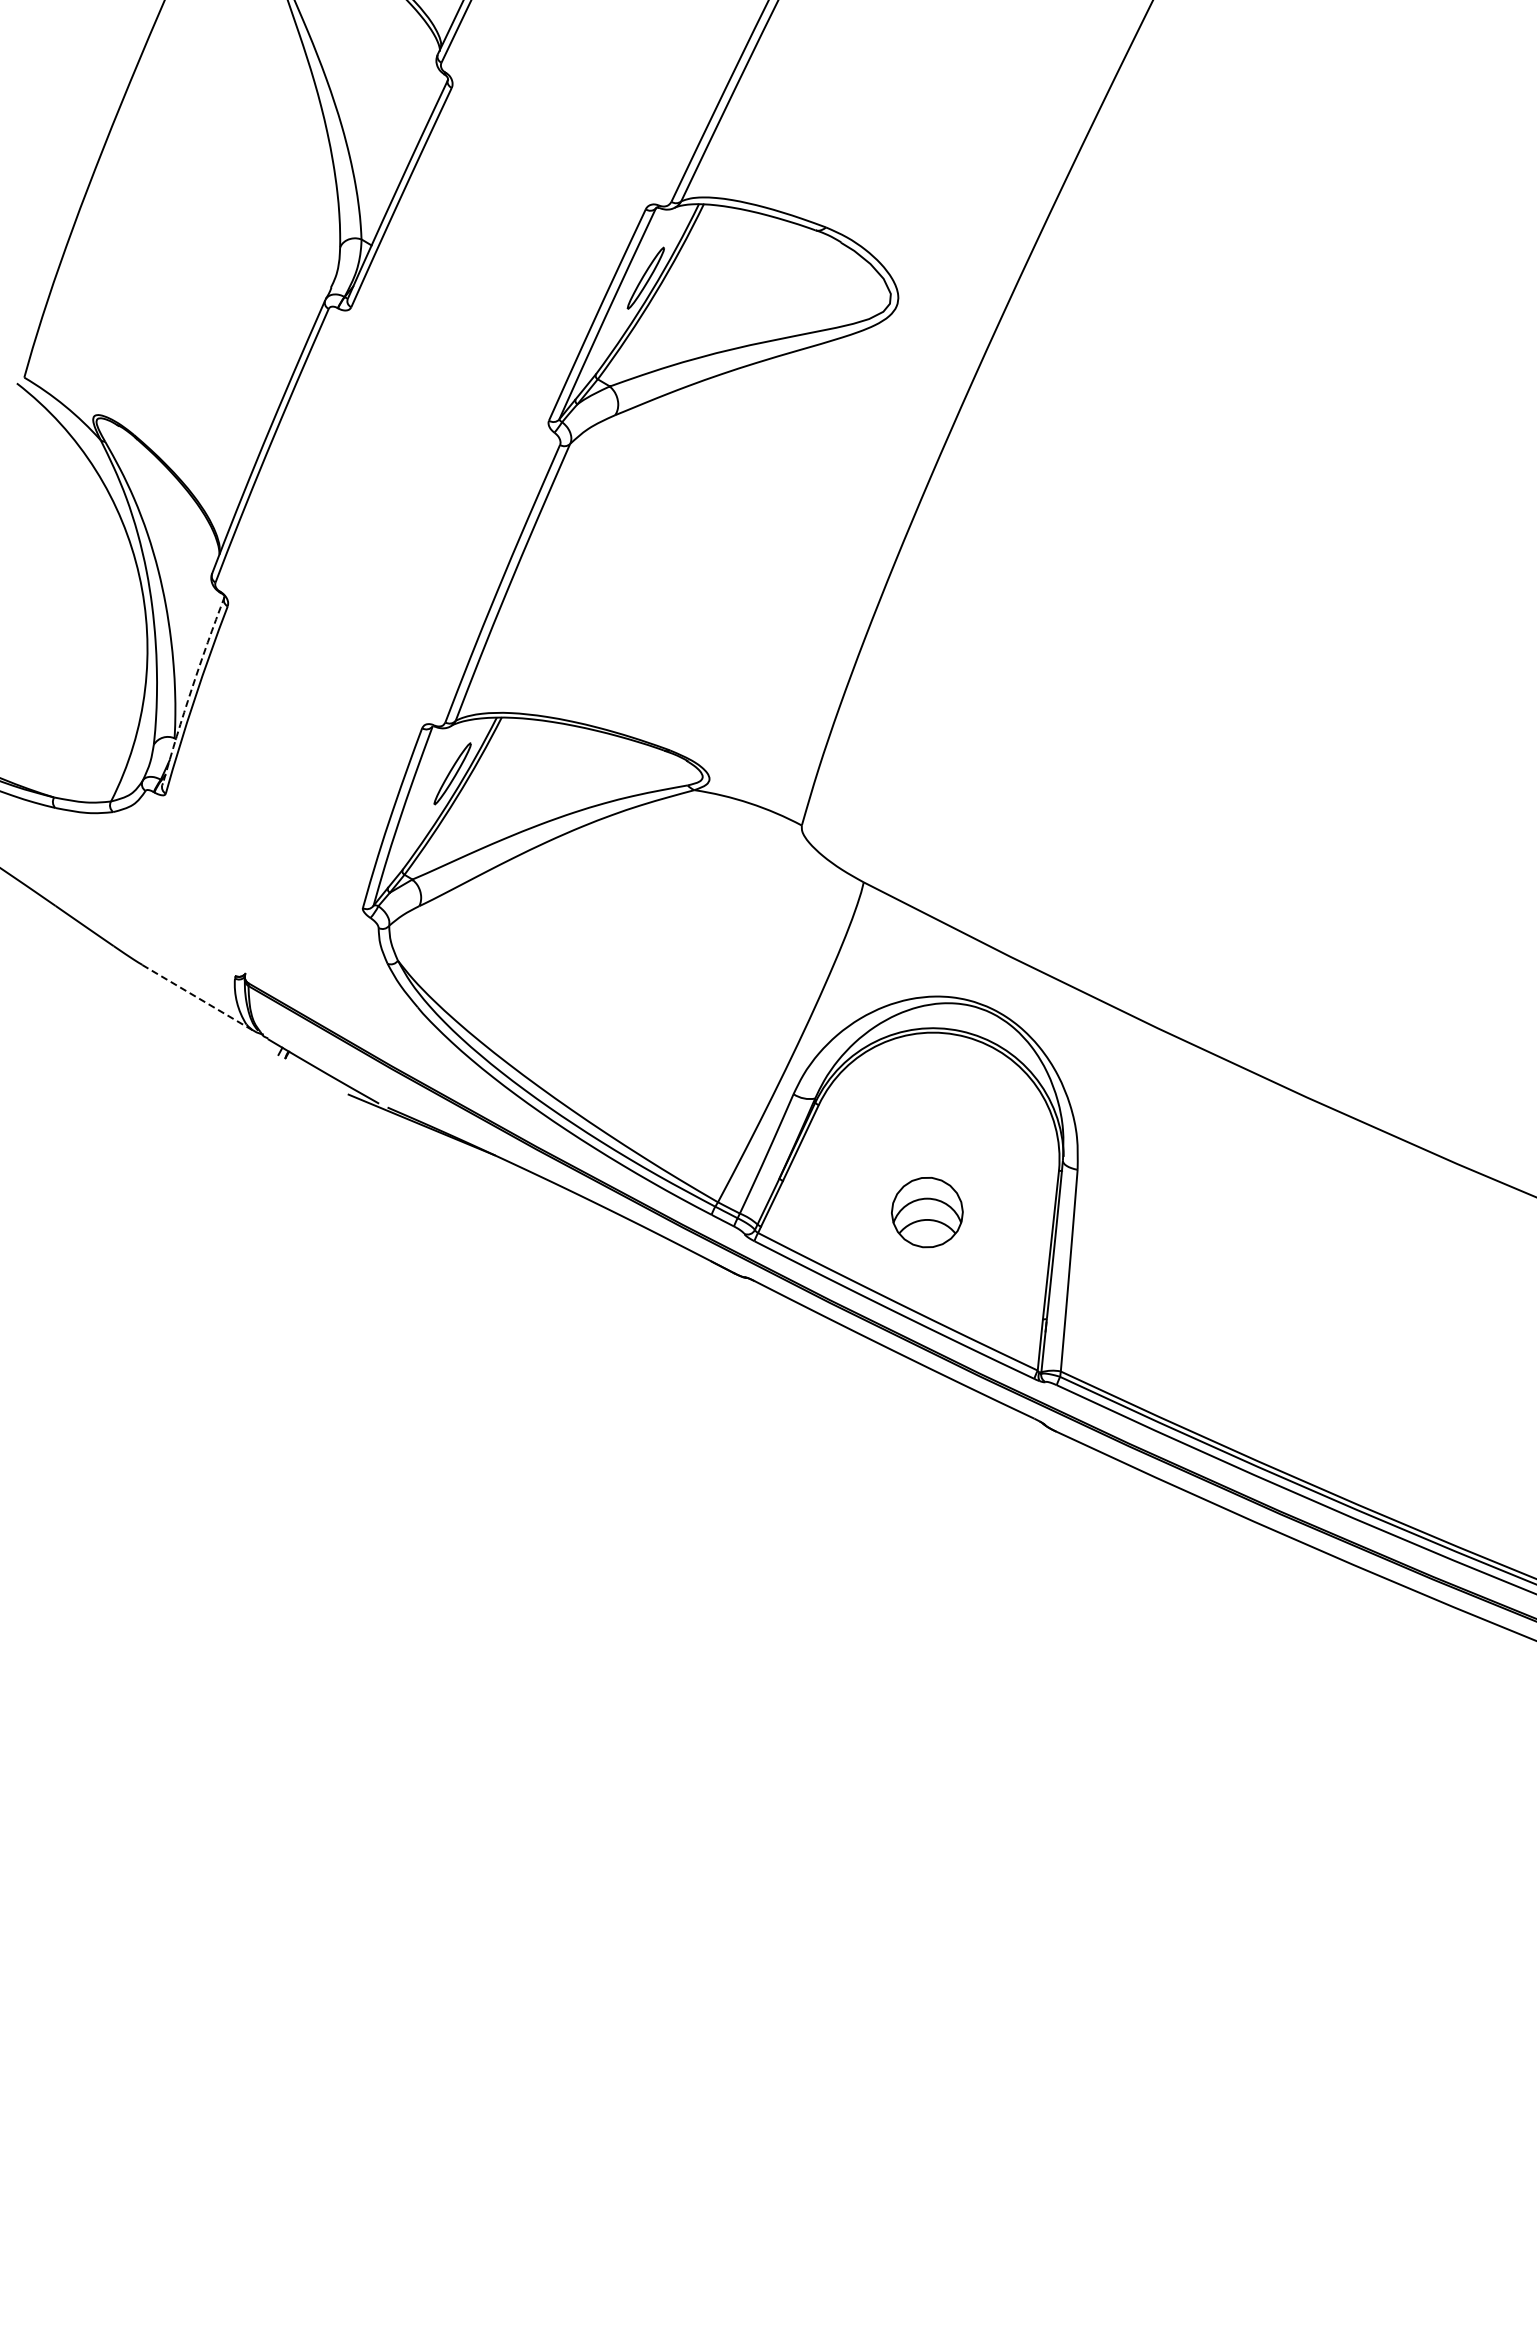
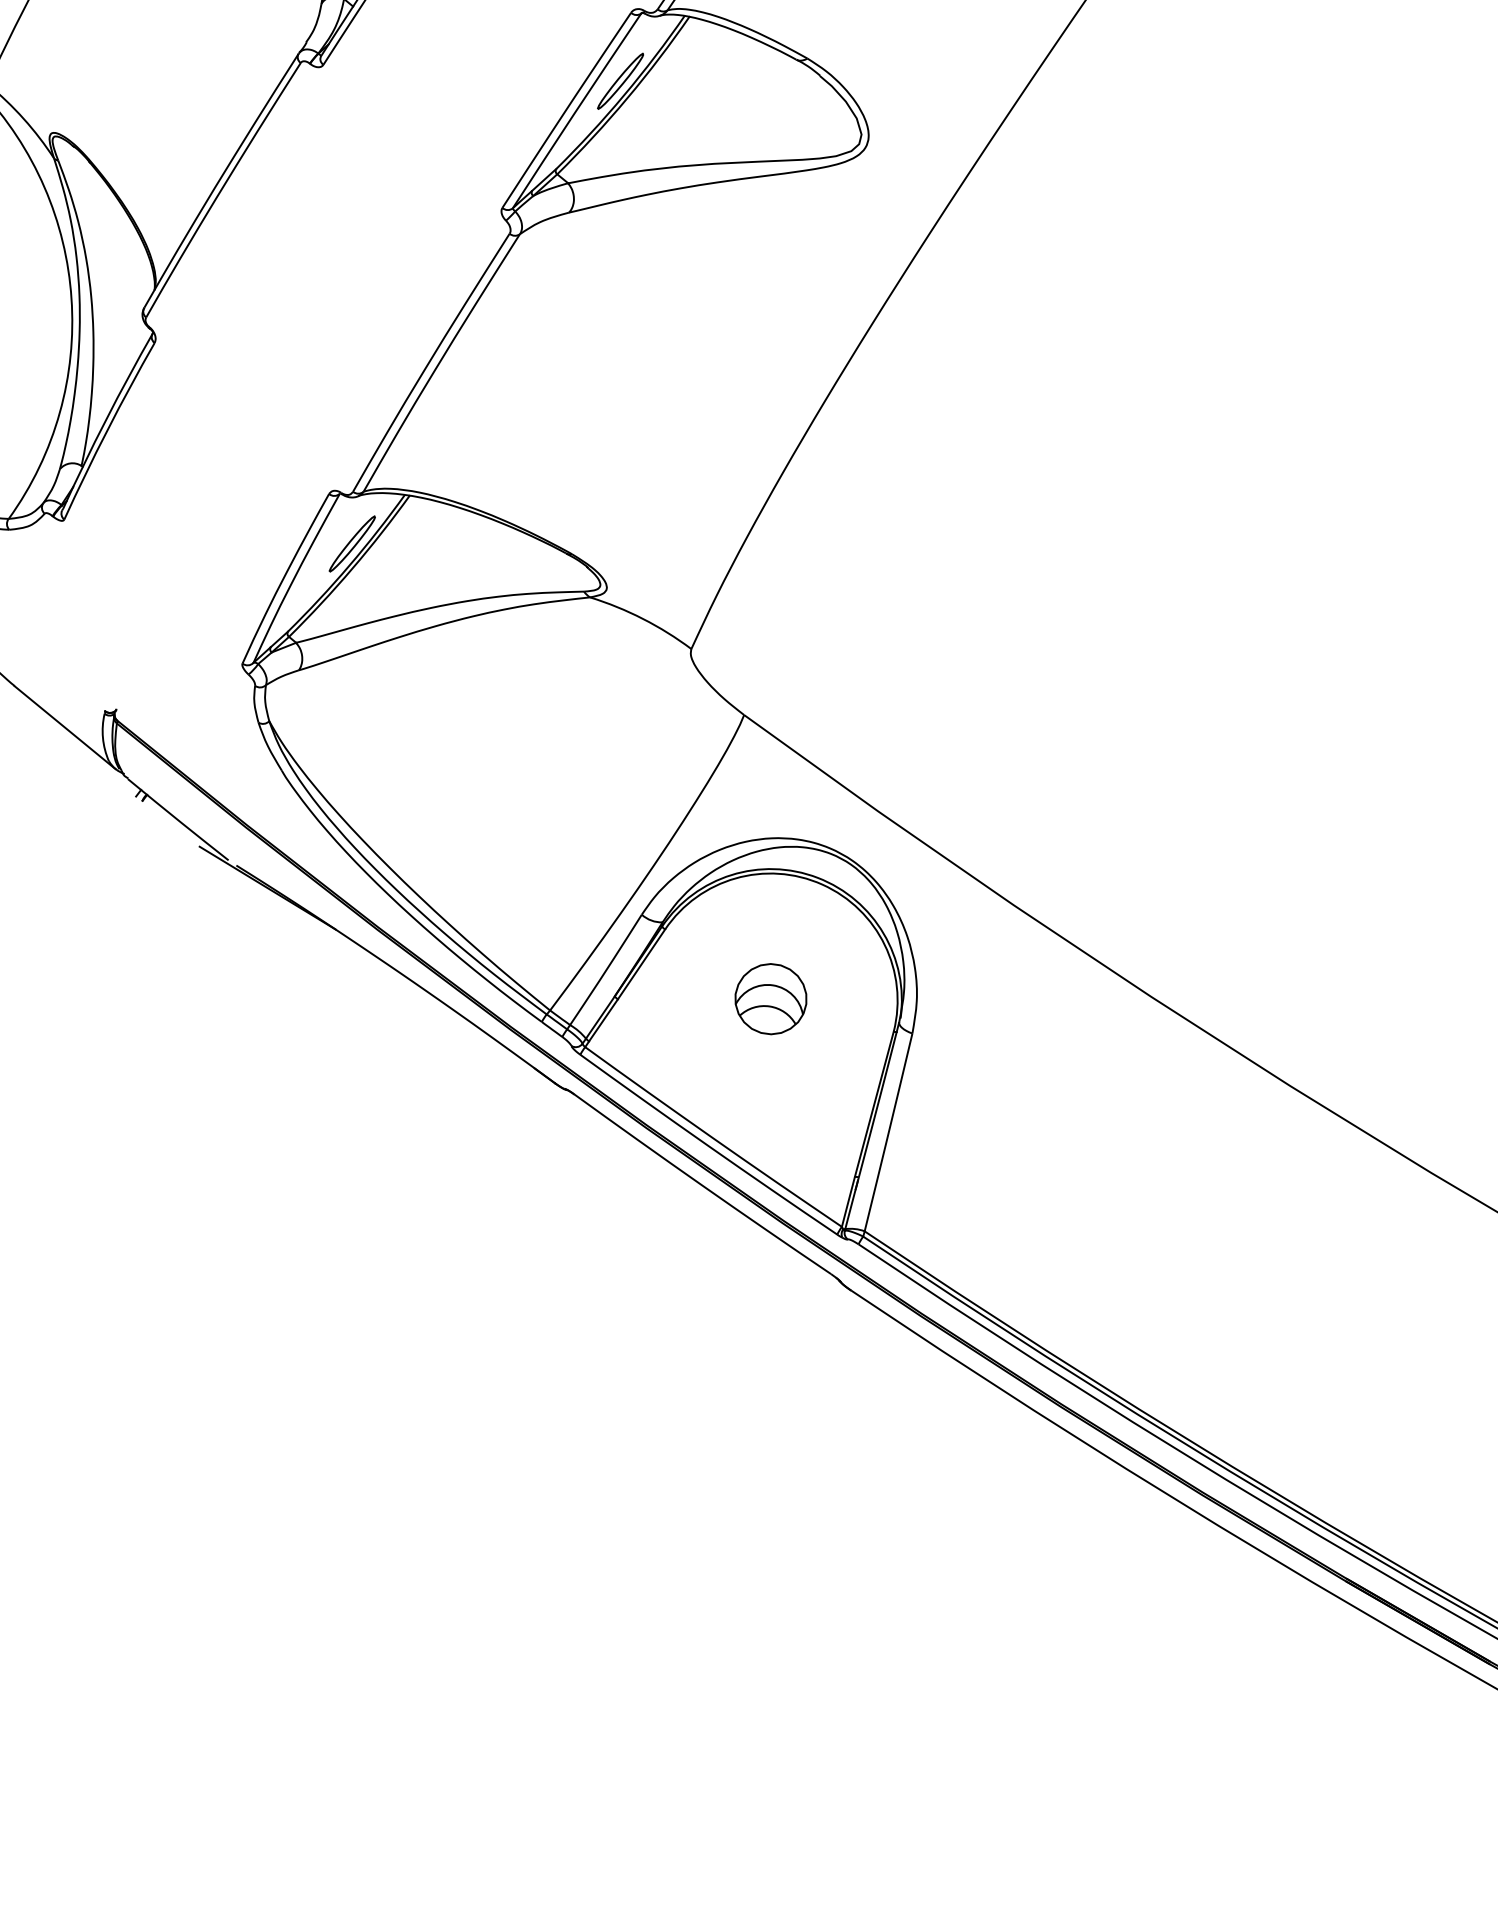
arc: (191, 689) -> (105, 420), dashed -> solid
line: (198, 998) -> (65, 728), dashed -> solid
part: (927, 1212) -> (771, 999), moved

